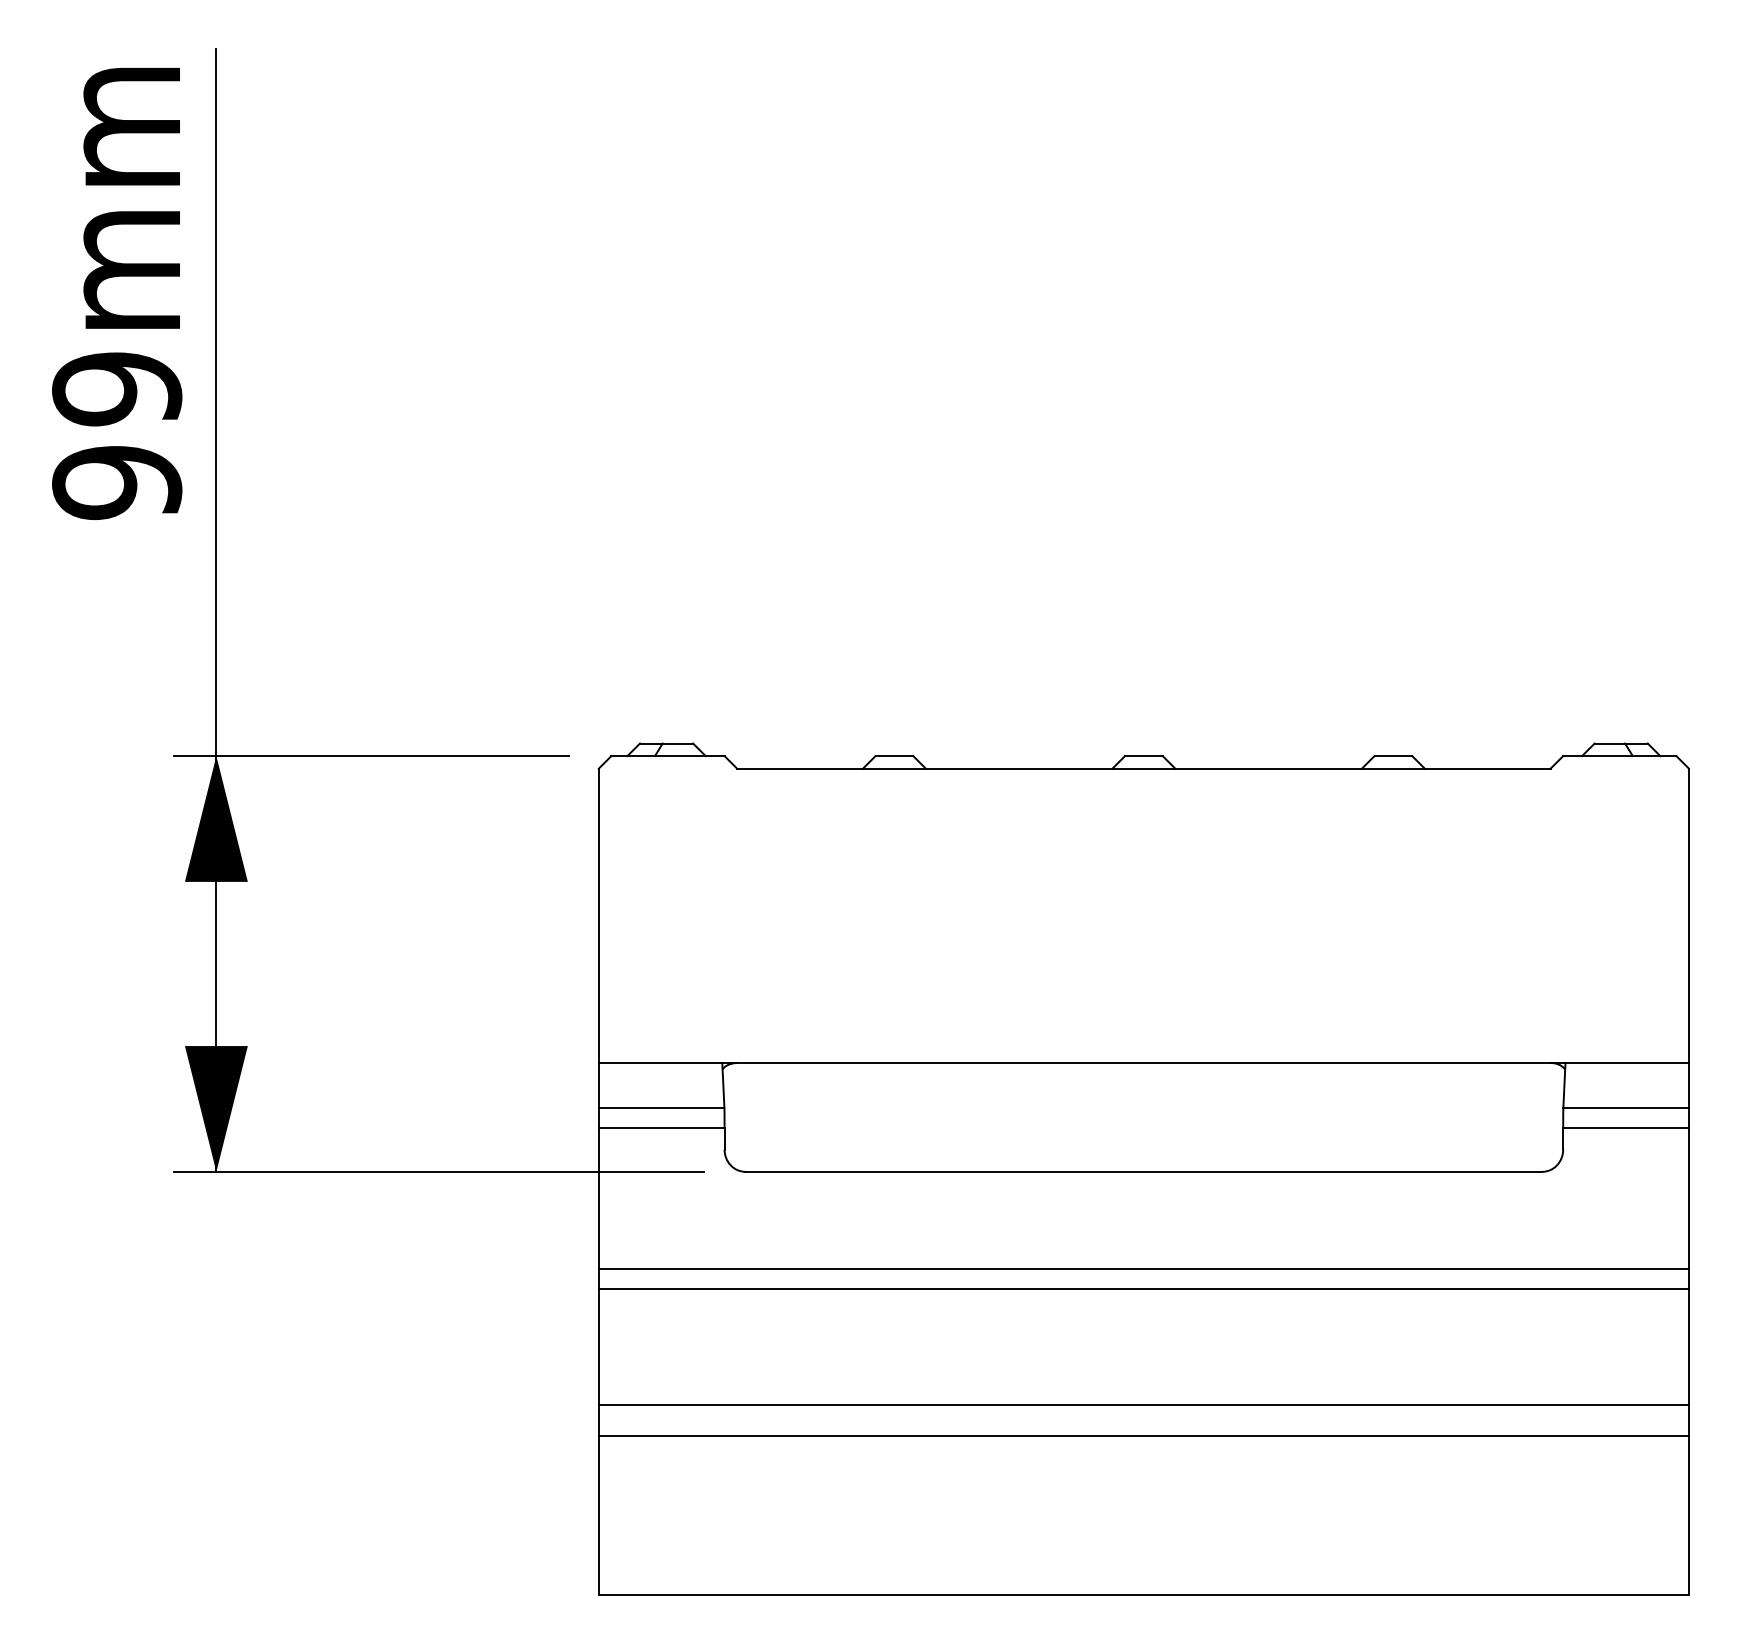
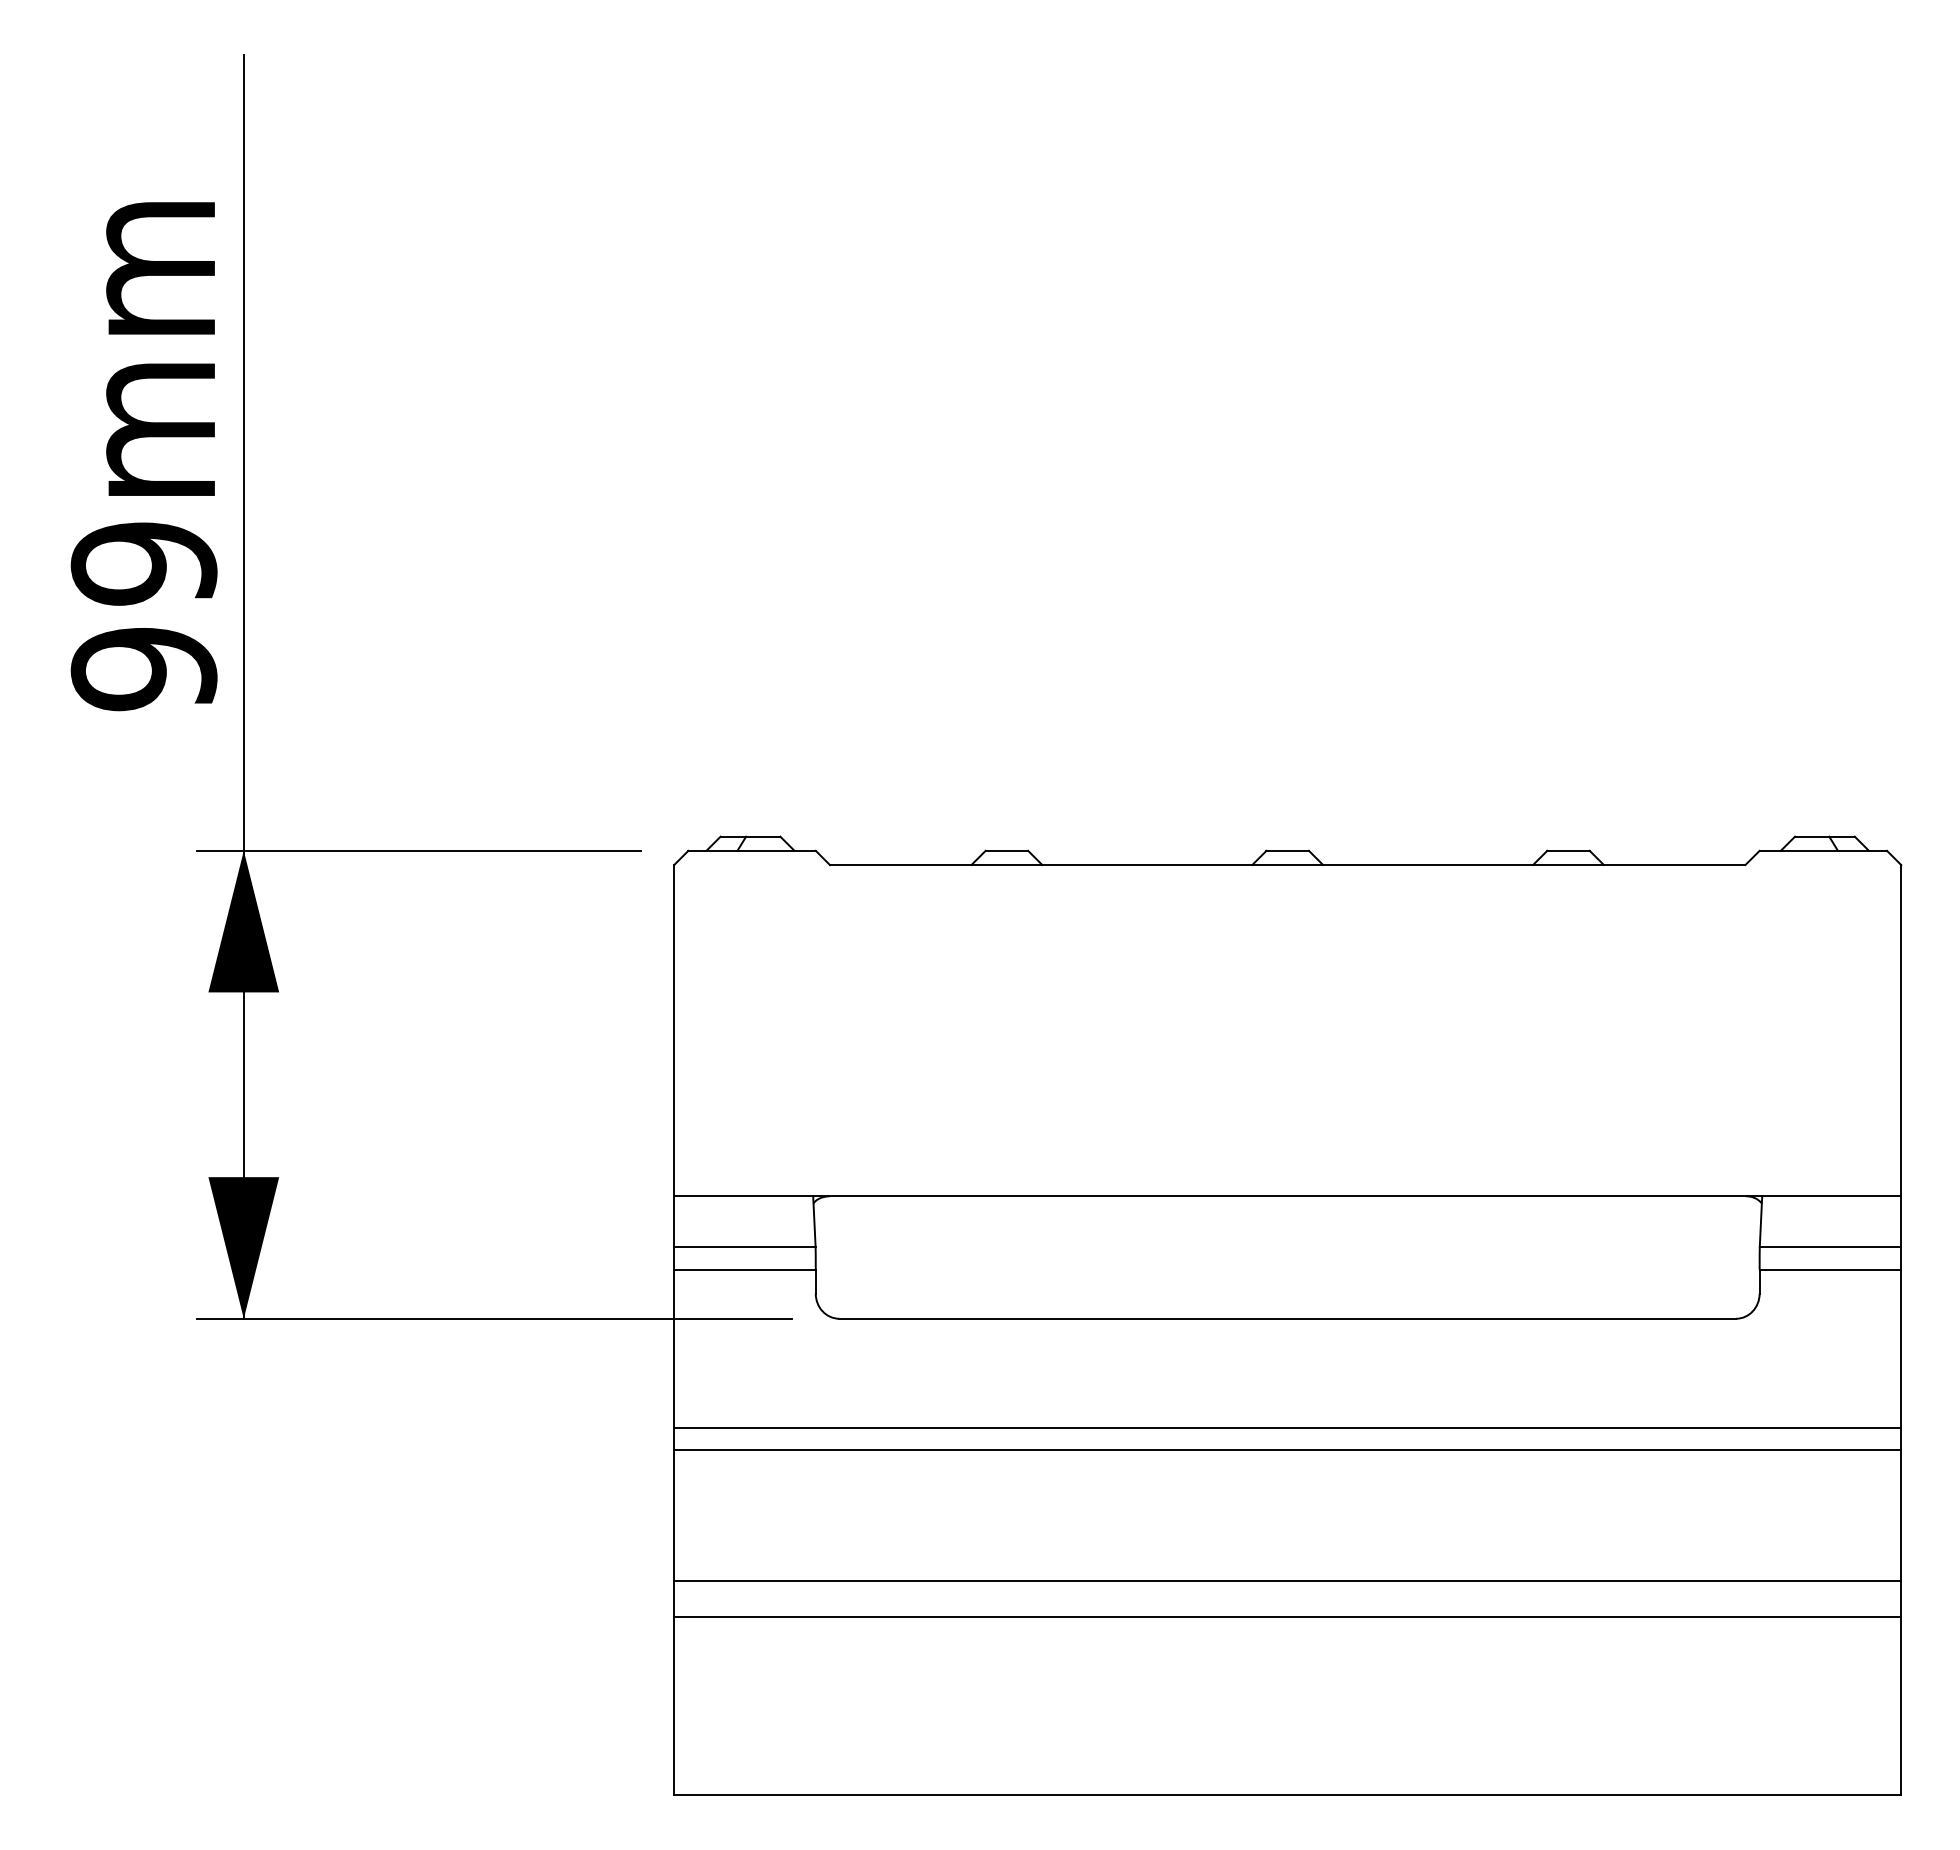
text: (116, 293) -> (143, 456), moved

